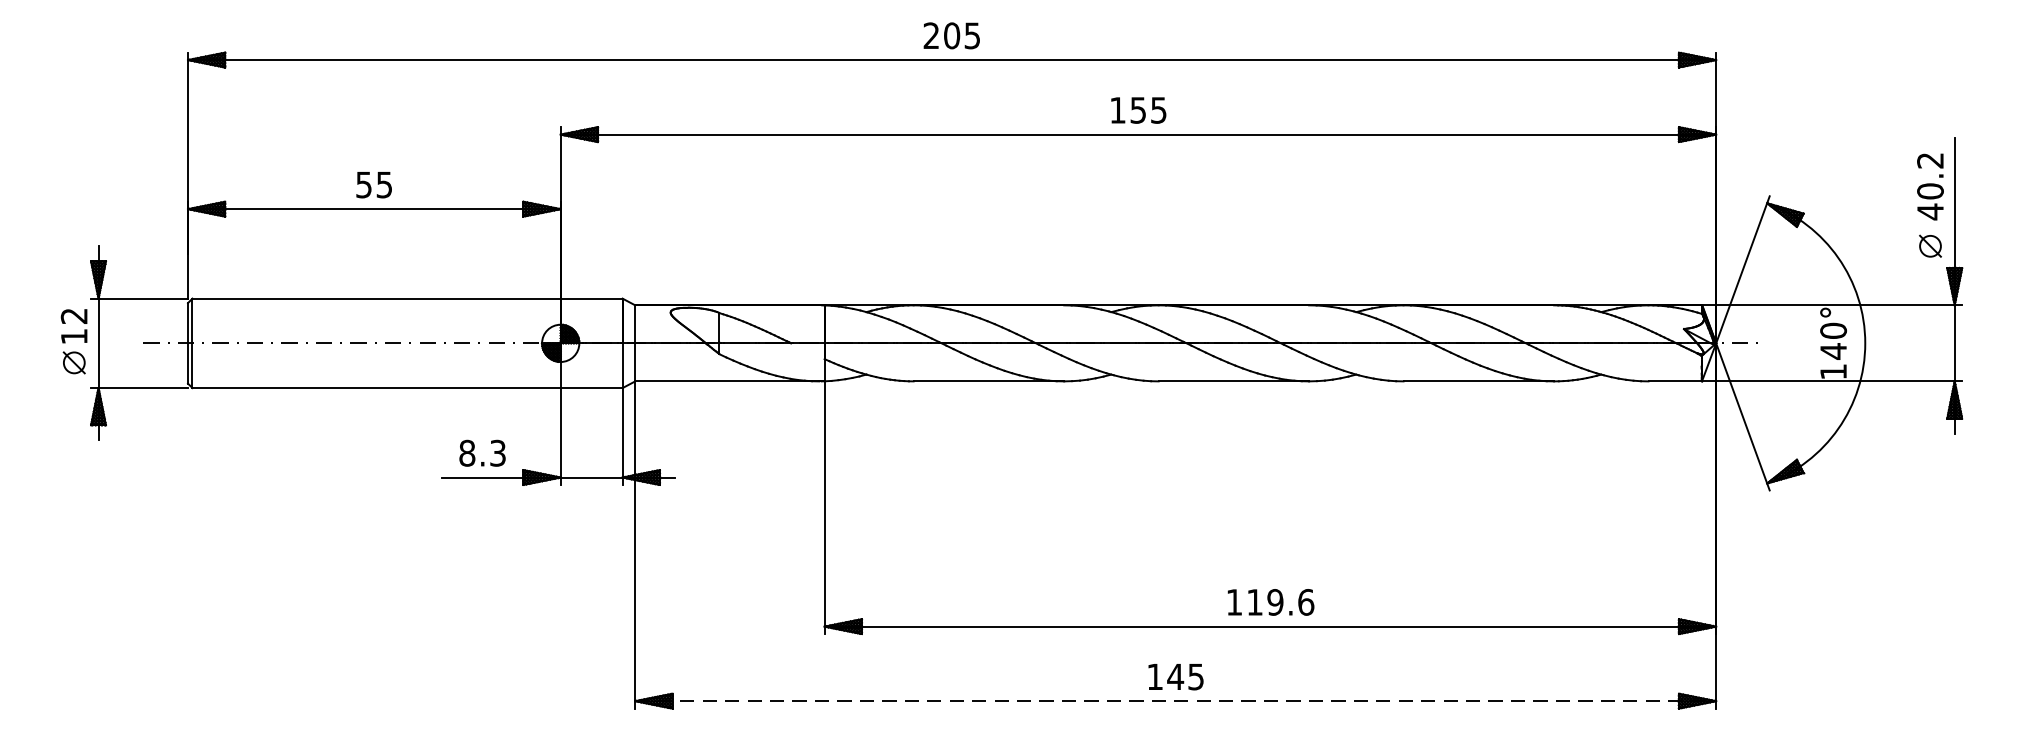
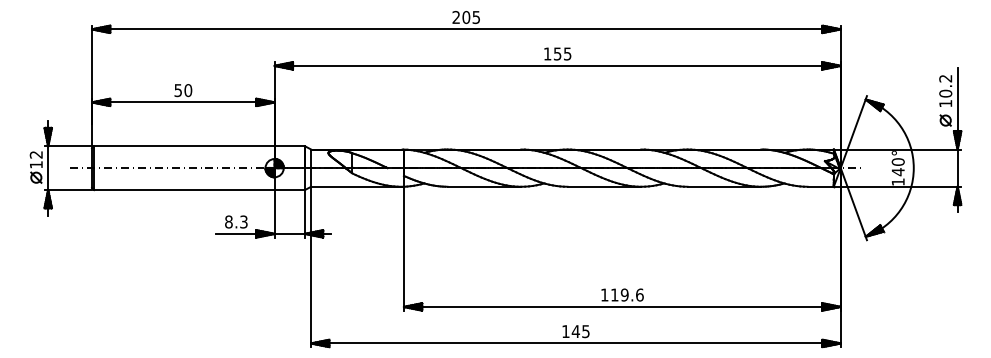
text: (384, 184) -> (188, 90), 55 -> 50
text: (1929, 211) -> (945, 103), 40.2 -> 10.2
line: (1174, 701) -> (575, 343), dashed -> solid

